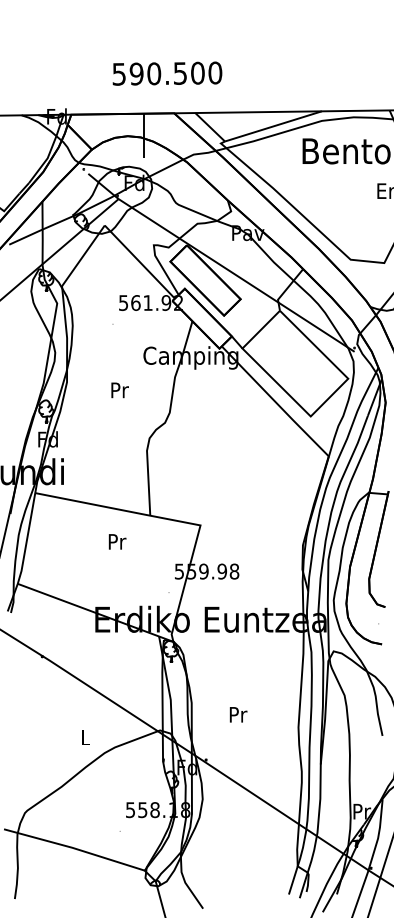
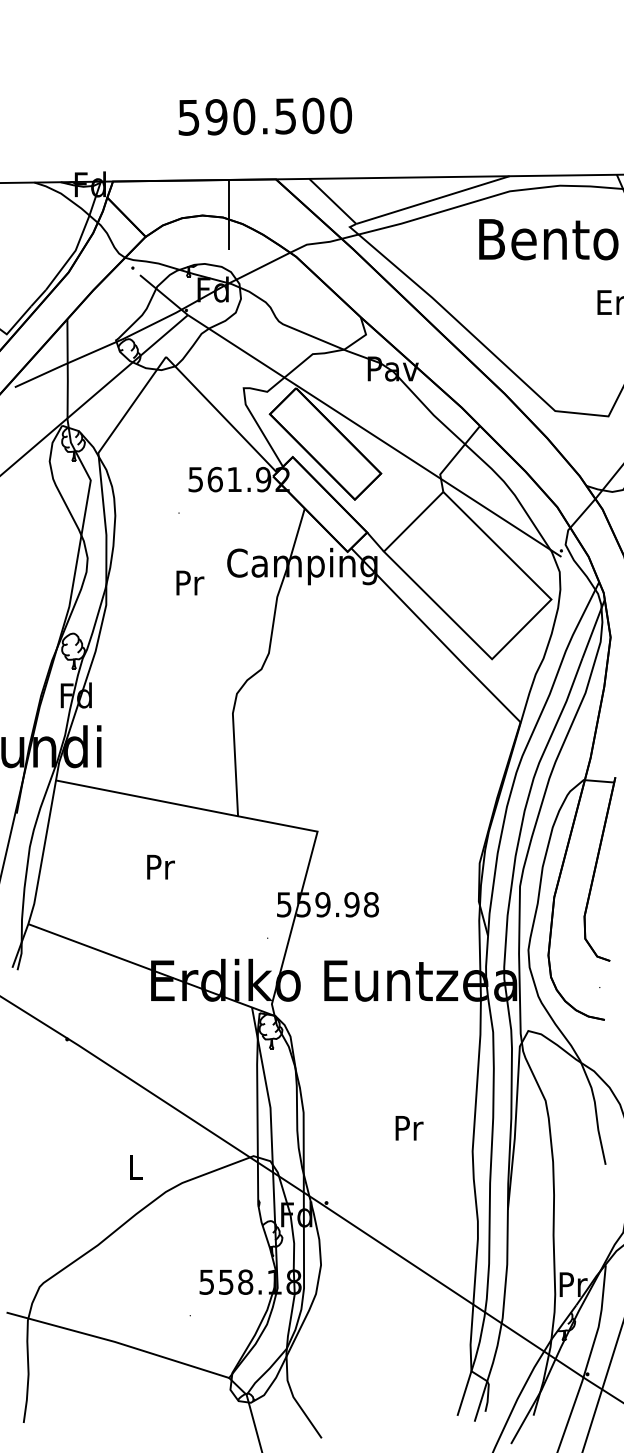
text: (119, 390) -> (189, 583), moved
text: (117, 541) -> (160, 866), moved
text: (238, 714) -> (409, 1127), moved

